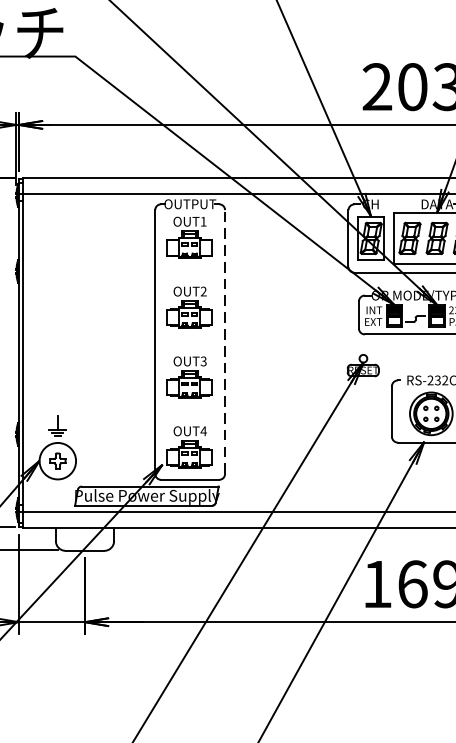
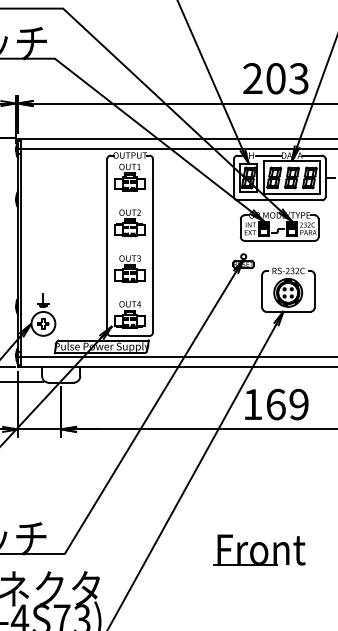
line: (399, 204) -> (267, 155), added
line: (225, 341) -> (153, 245), dashed -> solid

